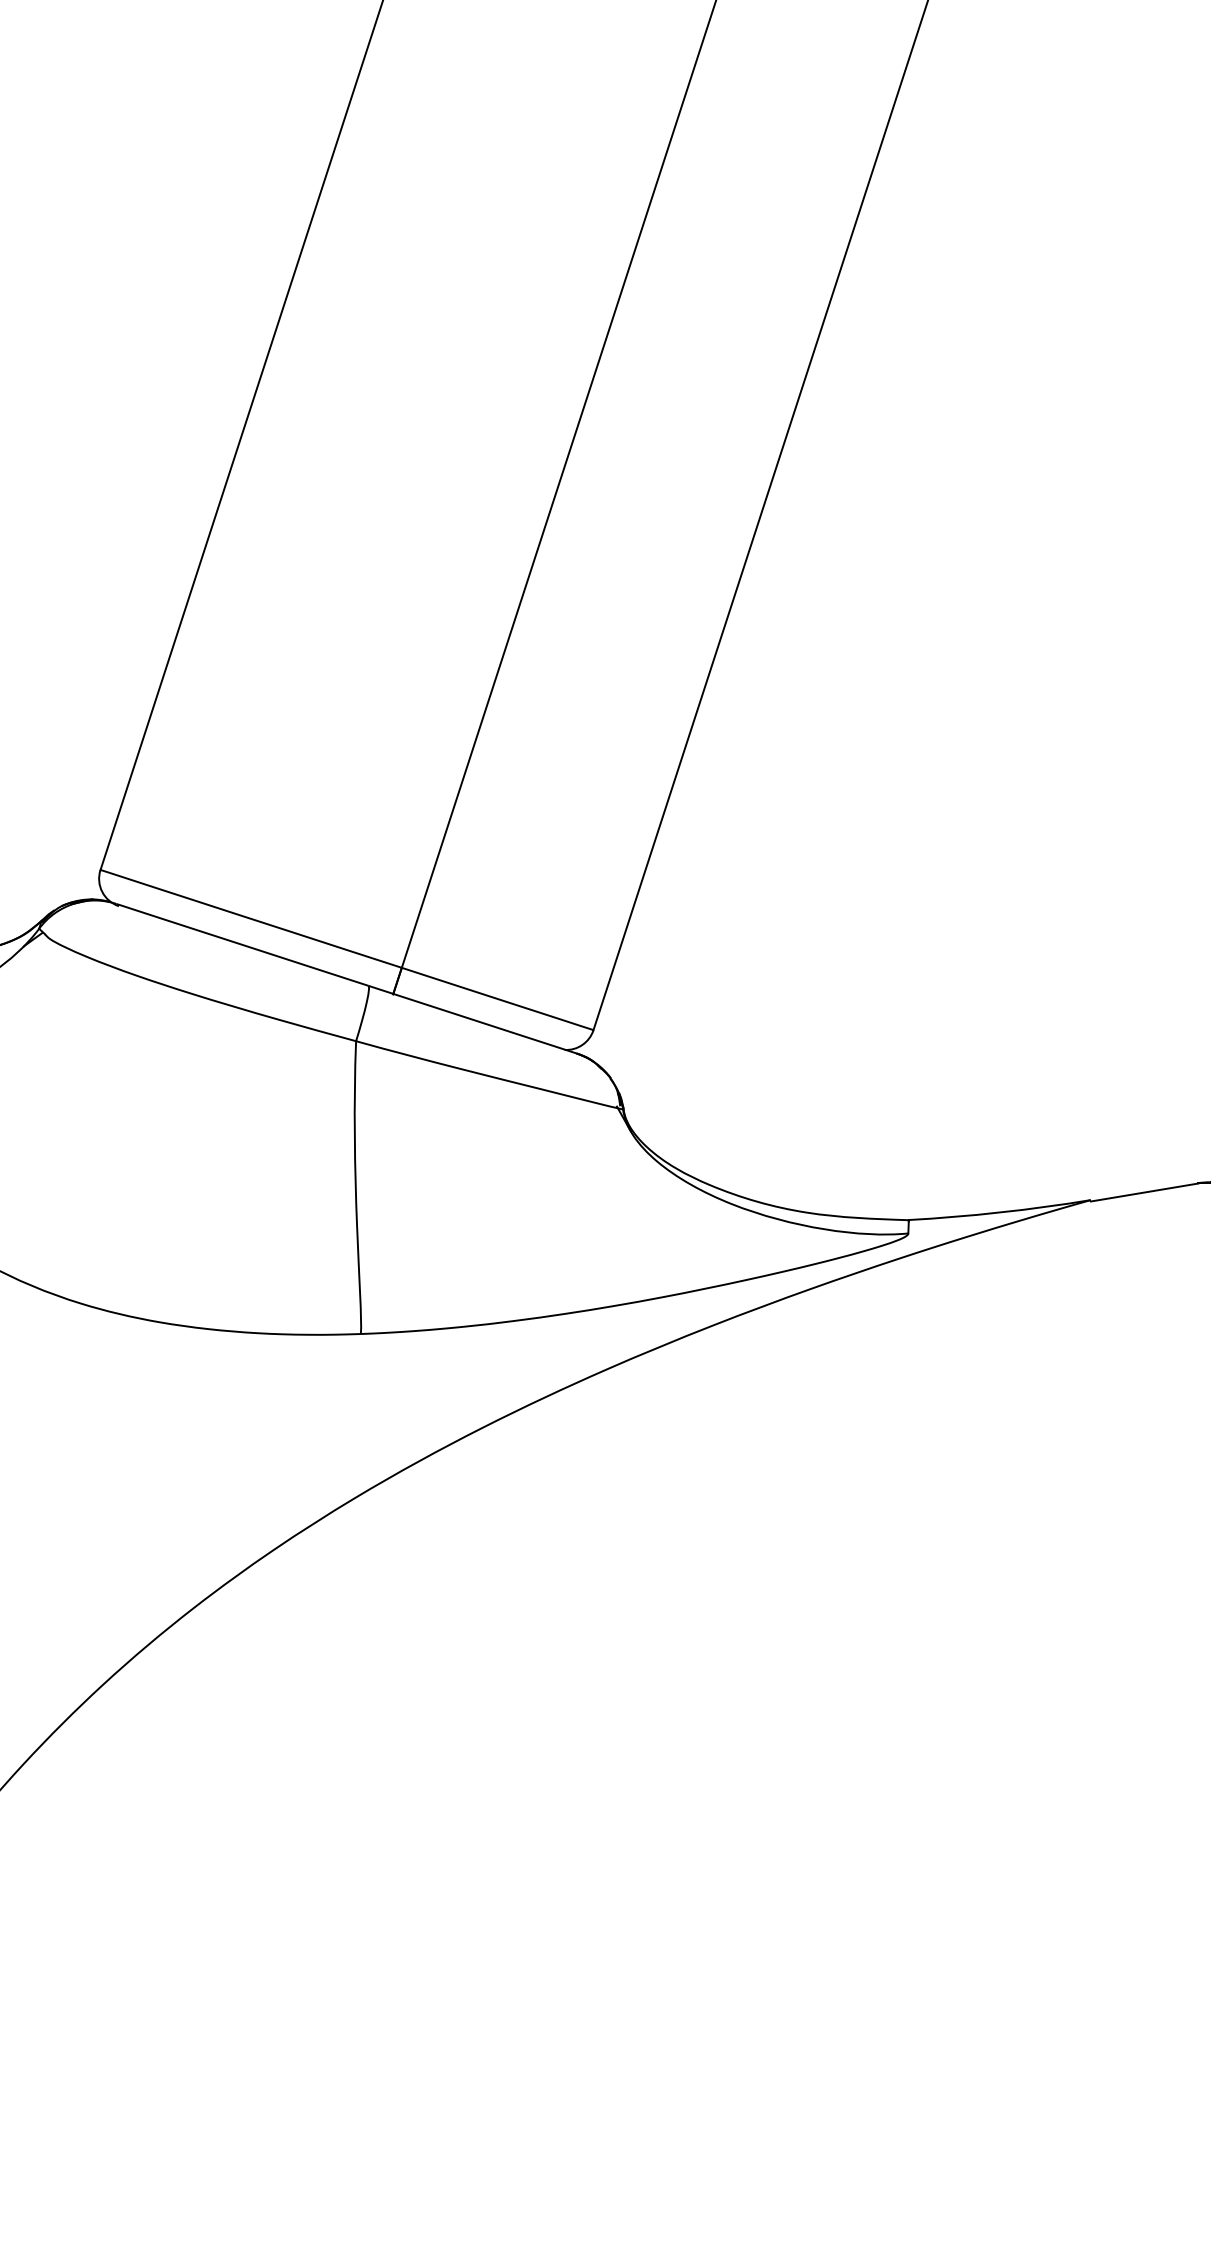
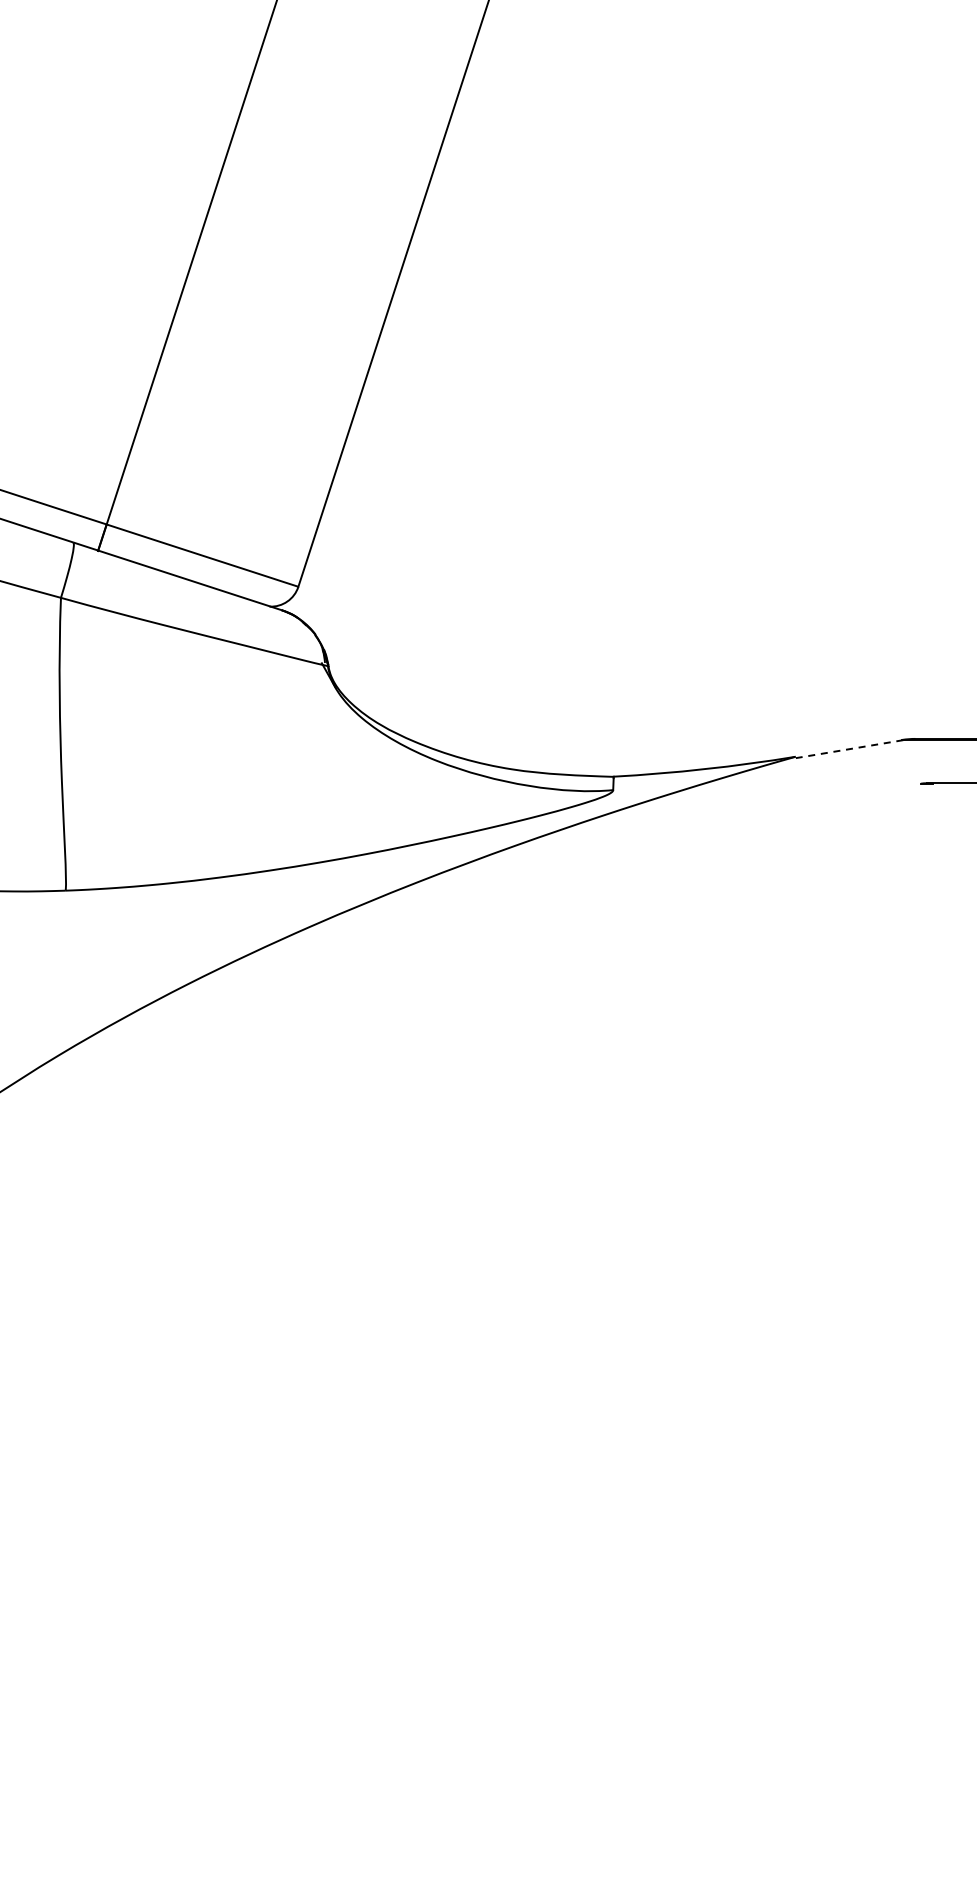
line: (1144, 1192) -> (849, 749), solid -> dashed

